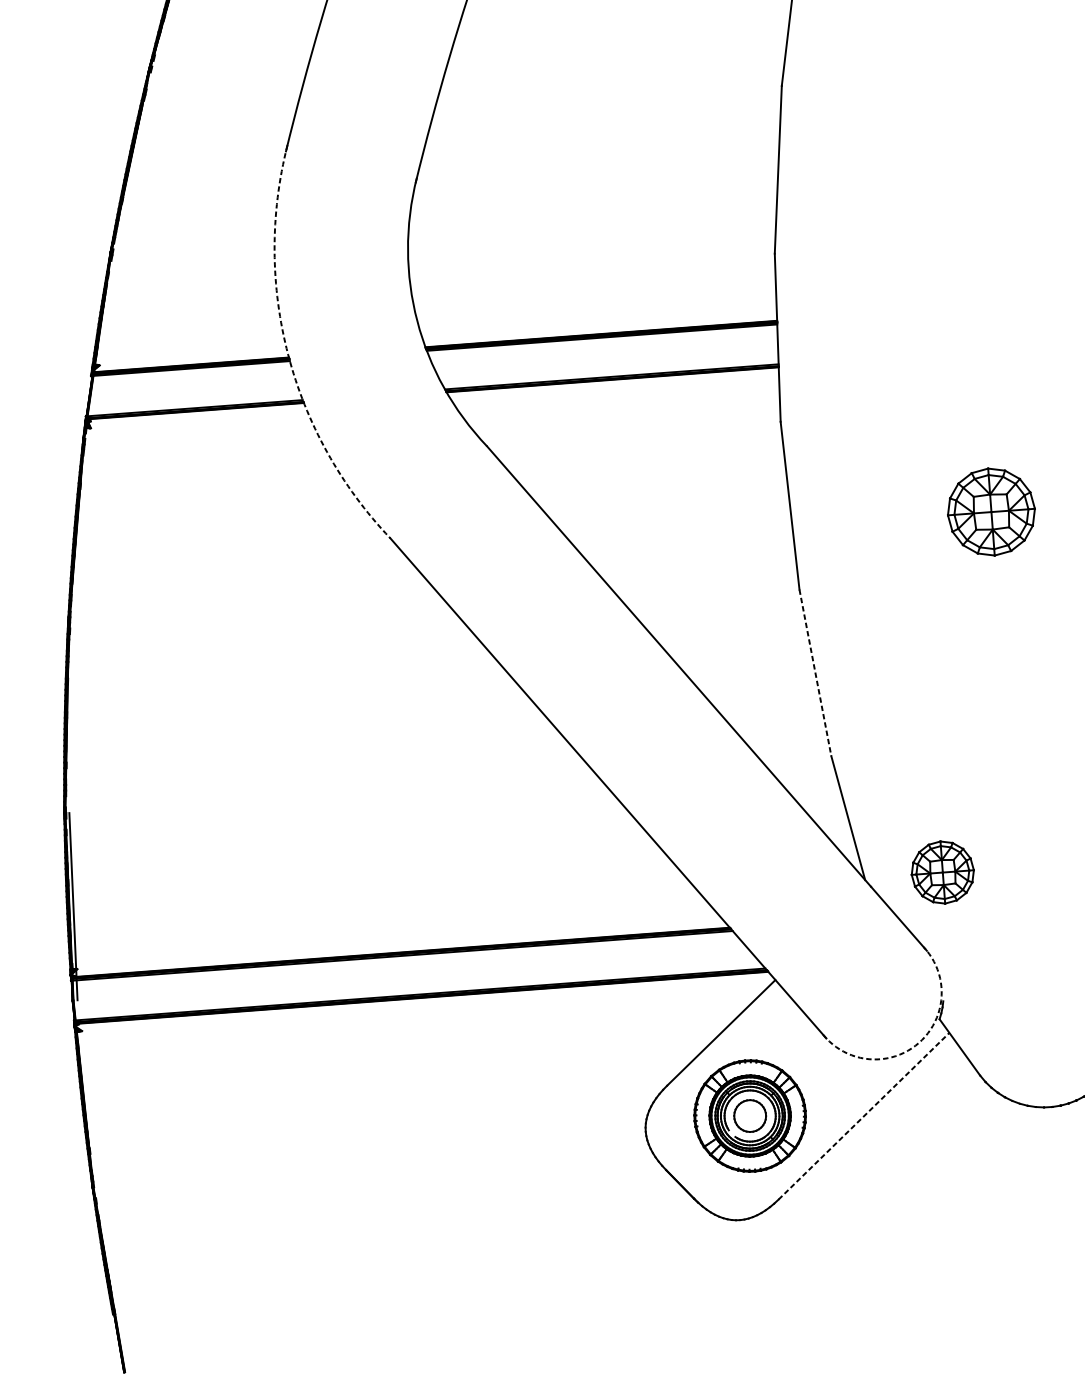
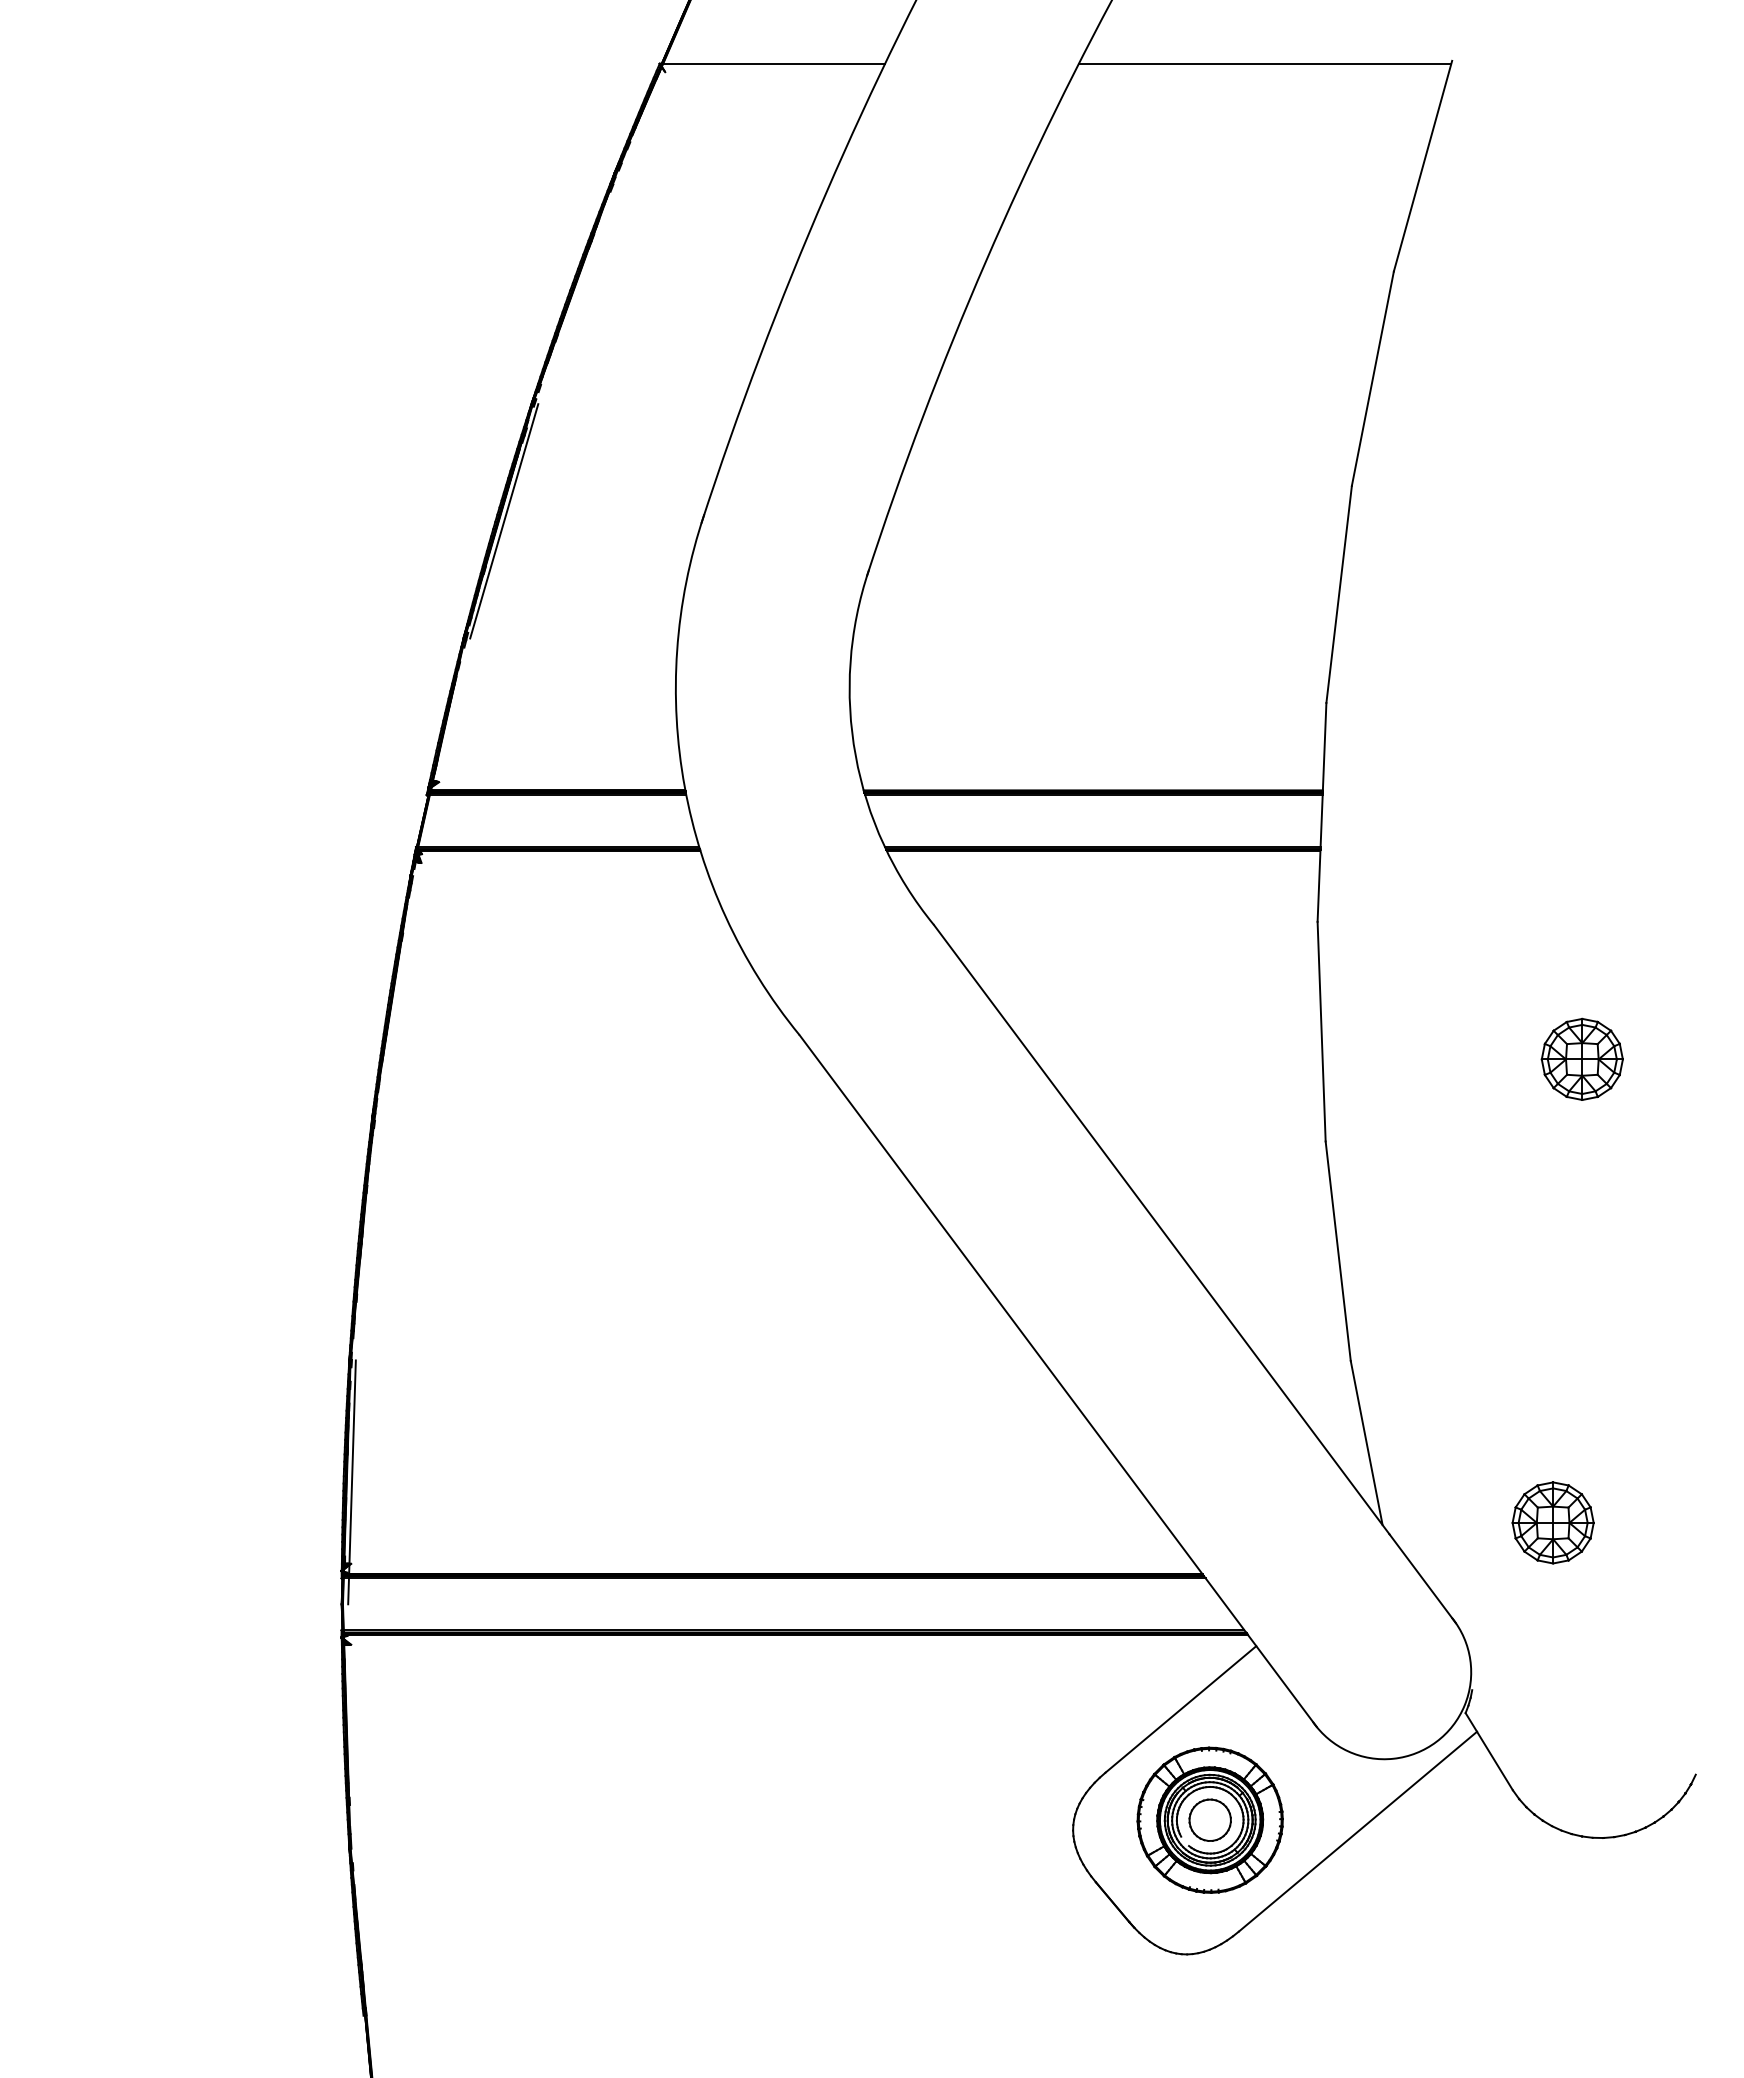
line: (134, 162) -> (504, 521), added
arc: (288, 354) -> (684, 786), dashed -> solid
part: (990, 511) -> (1581, 1058), size x0.71
line: (815, 673) -> (1338, 1251), dashed -> solid
part: (942, 872) -> (1552, 1522), moved
arc: (918, 1042) -> (1436, 1741), dashed -> solid
line: (864, 1116) -> (1358, 1831), dashed -> solid

